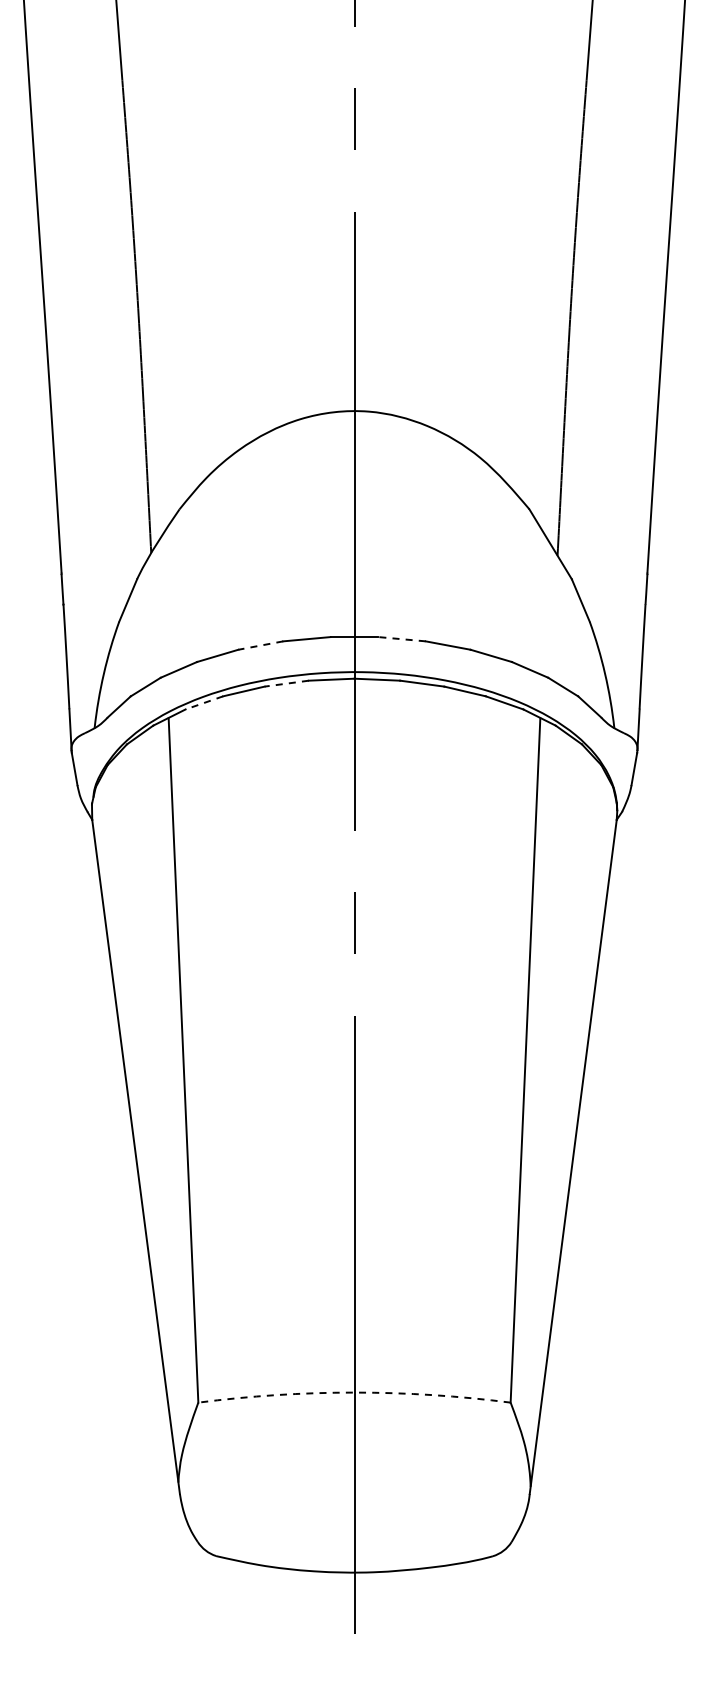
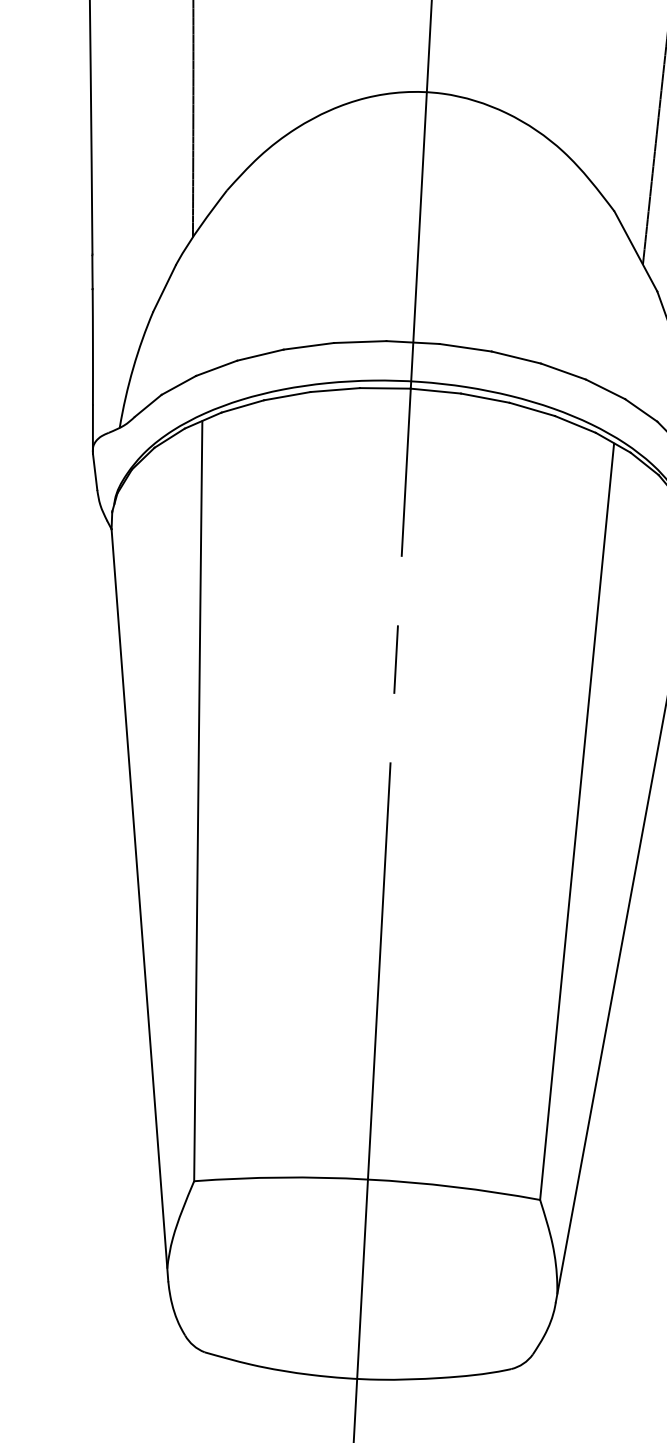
line: (402, 639) -> (466, 348), dashed -> solid
line: (260, 645) -> (308, 346), dashed -> solid
line: (286, 683) -> (334, 389), dashed -> solid
line: (204, 702) -> (243, 406), dashed -> solid
arc: (354, 1392) -> (367, 1179), dashed -> solid

